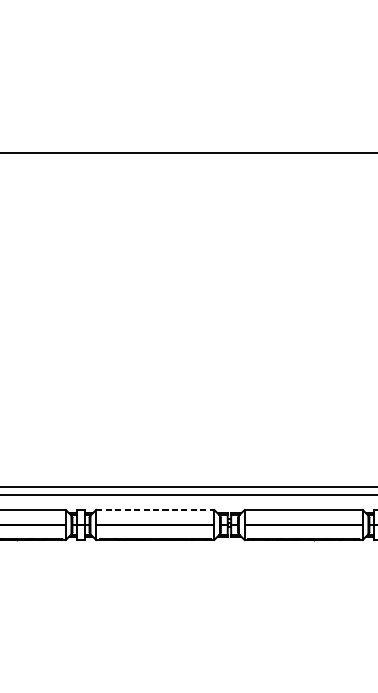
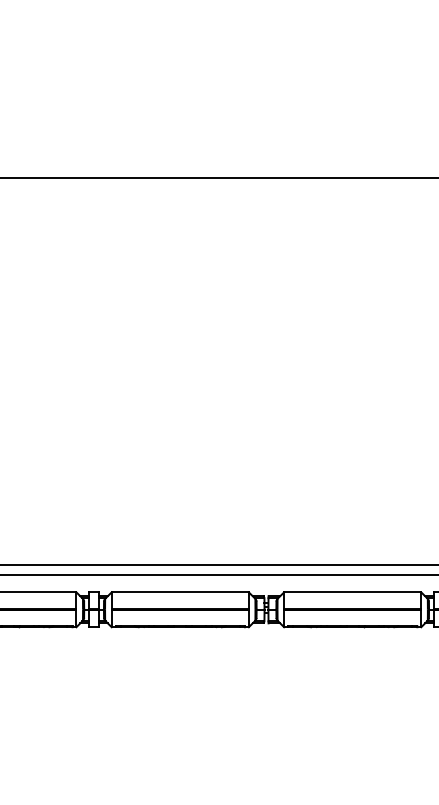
line: (155, 510) -> (180, 592), dashed -> solid

